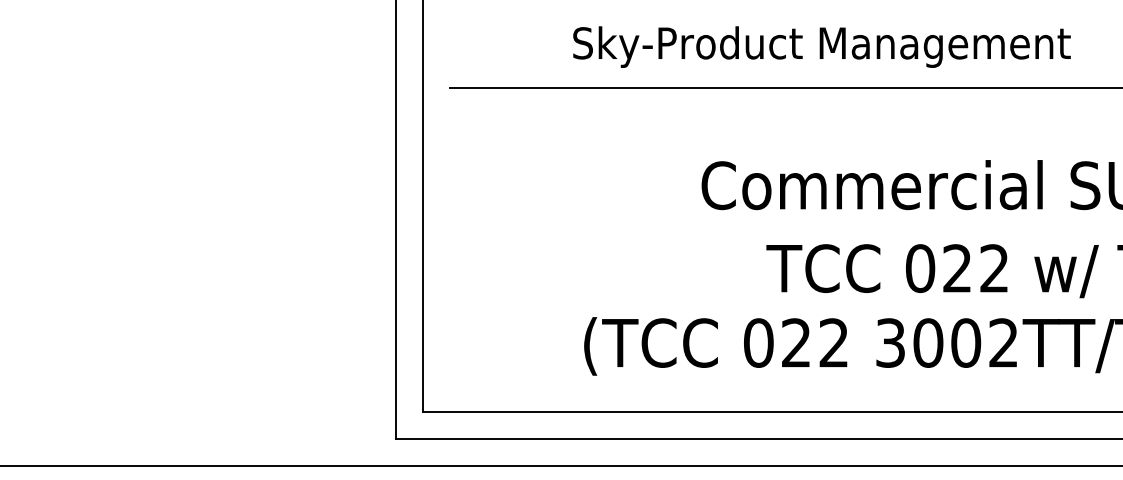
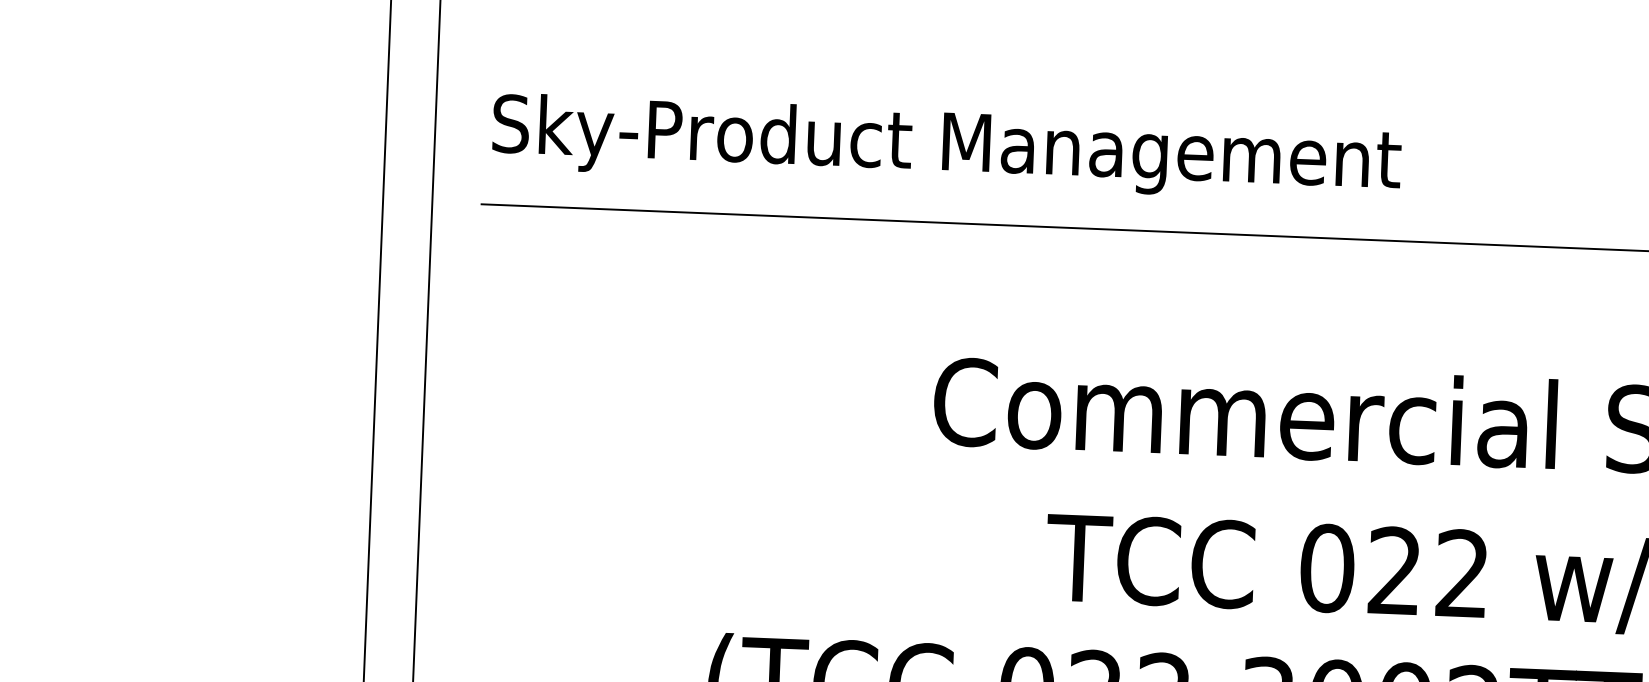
text: (821, 46) -> (945, 147), moved

